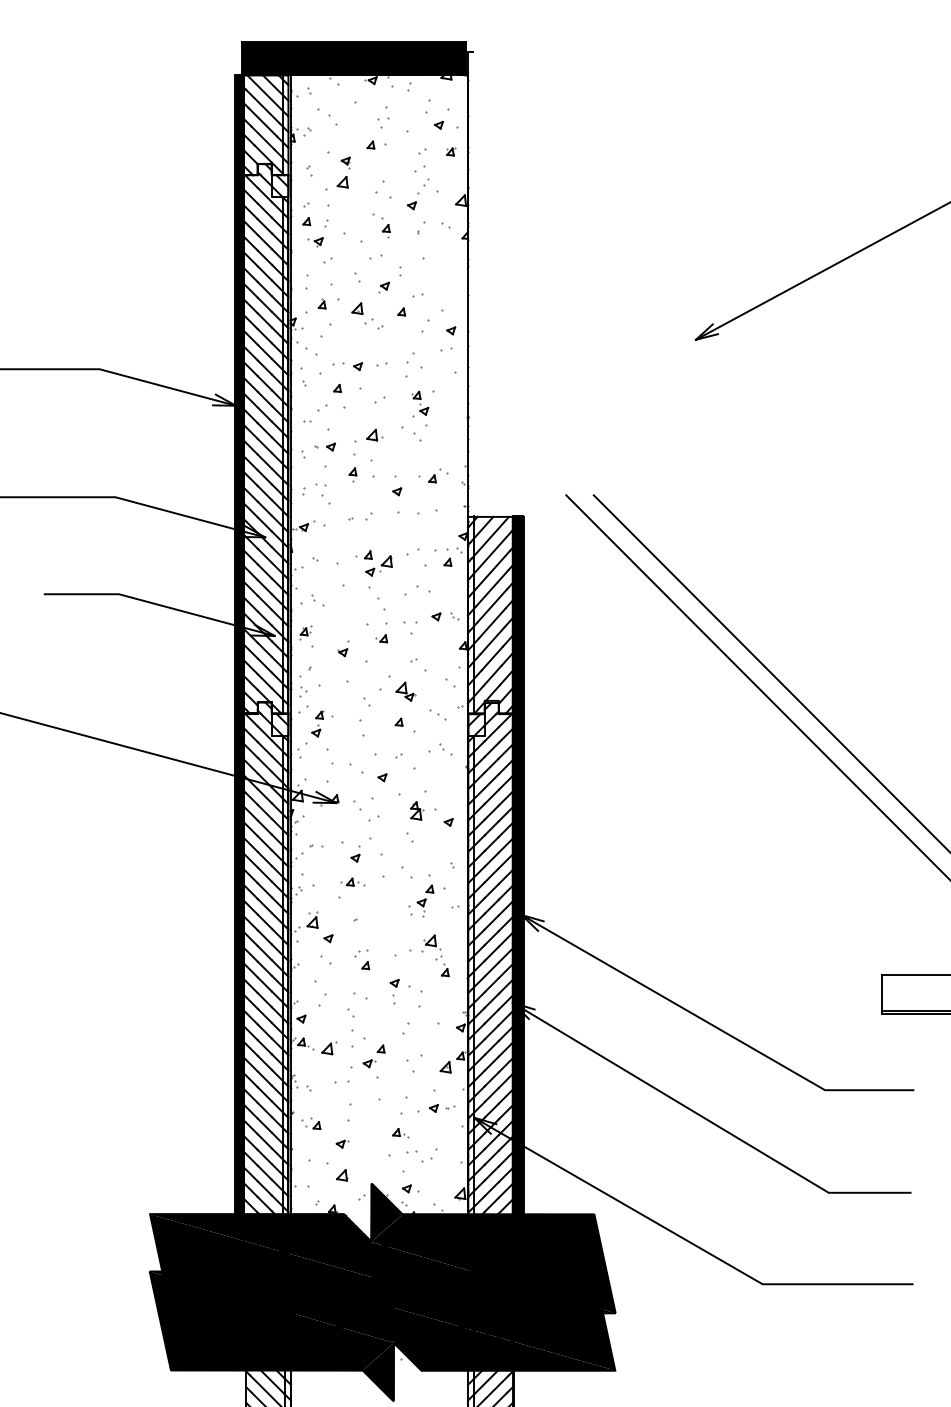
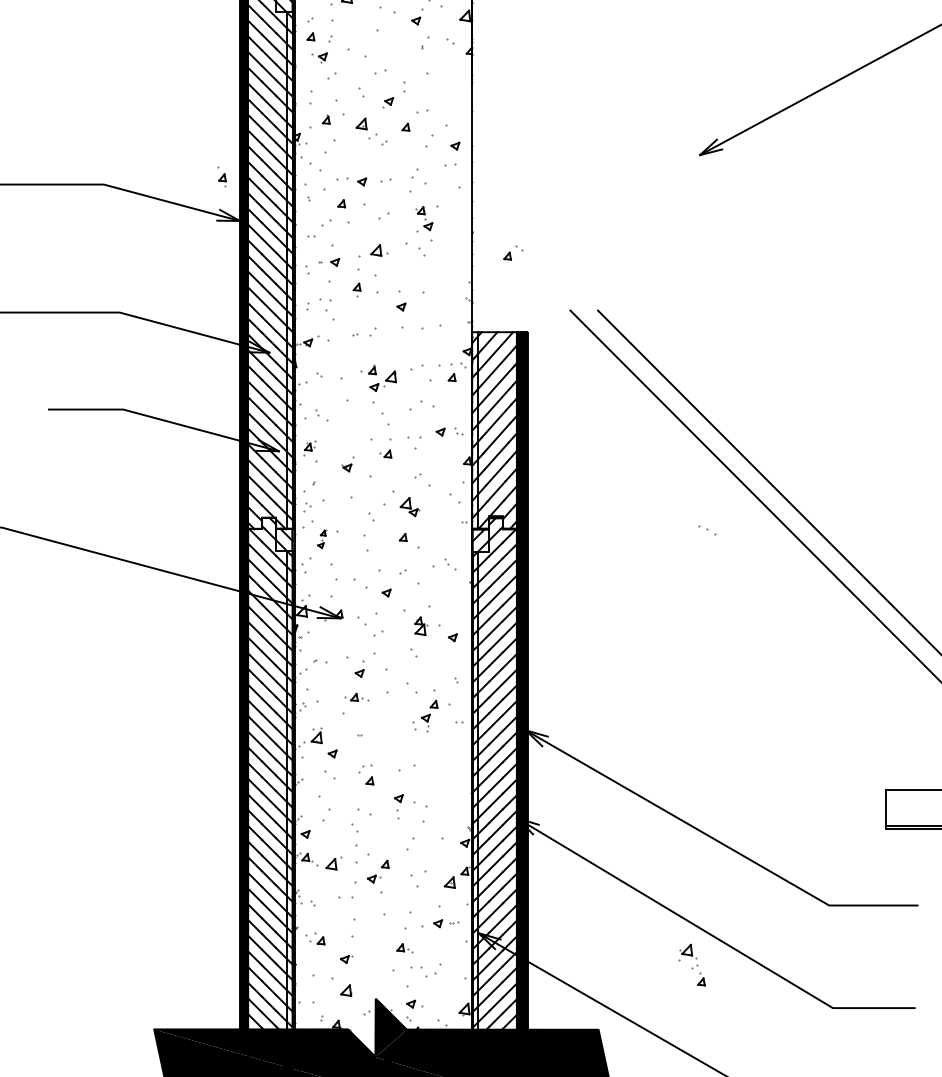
part: (385, 227) -> (221, 176), moved
part: (438, 475) -> (513, 252), moved
part: (437, 714) -> (706, 529), moved
part: (317, 723) -> (321, 538), size x0.7
part: (435, 955) -> (691, 964), moved

